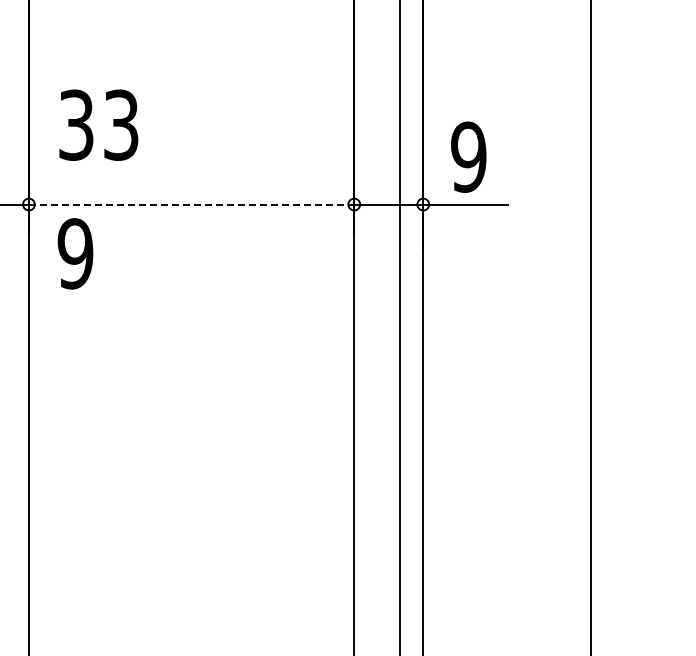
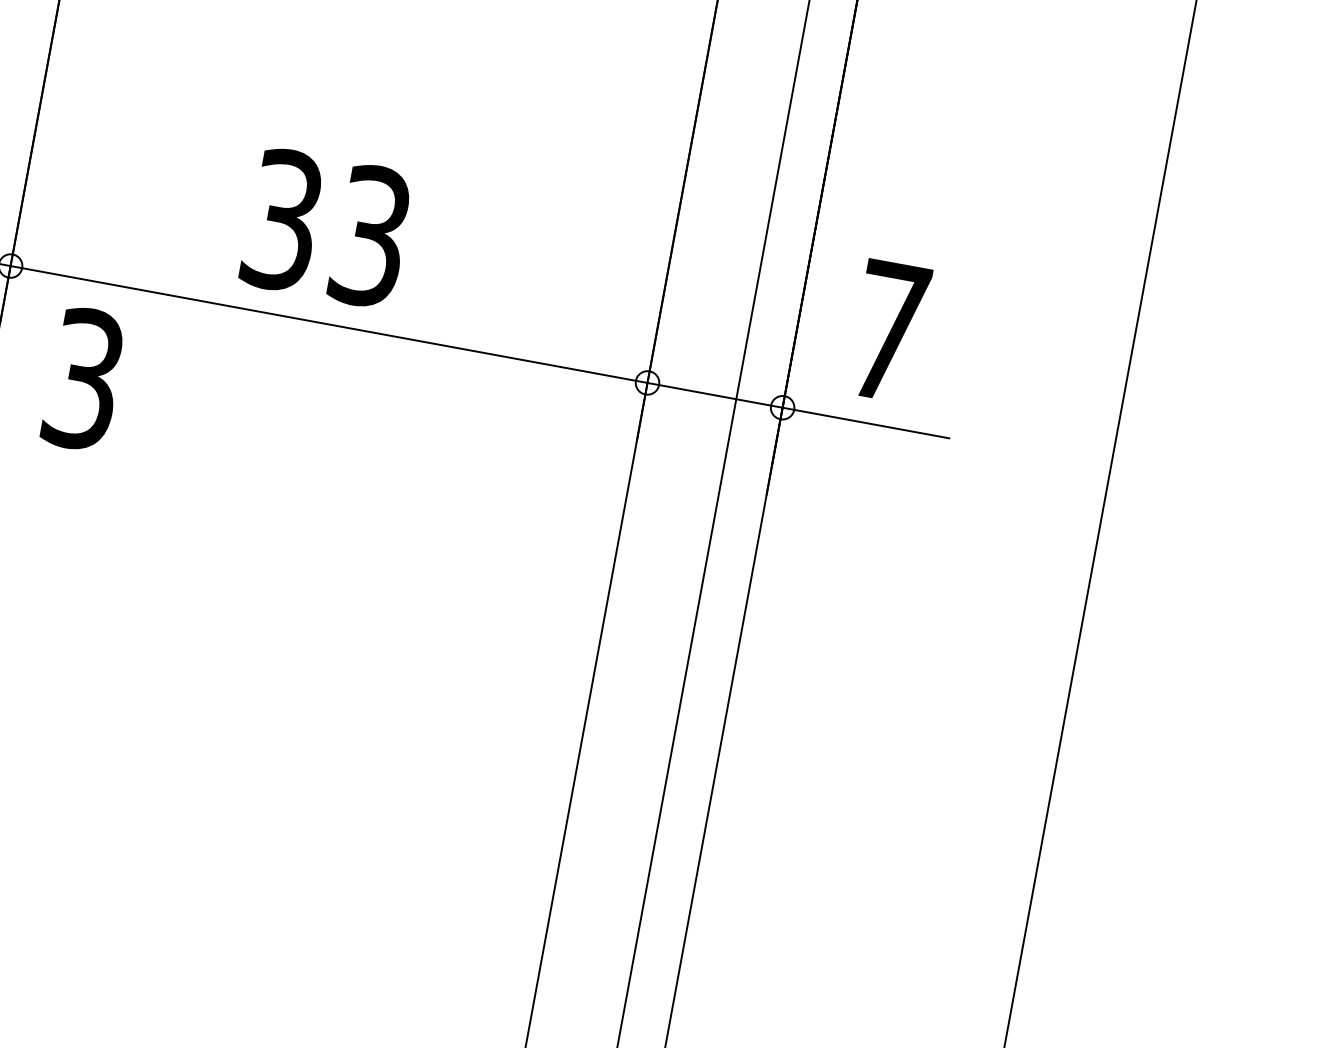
text: (98, 124) -> (326, 226), moved
text: (468, 156) -> (888, 329), 9 -> 7
line: (191, 204) -> (328, 324), dashed -> solid
text: (75, 253) -> (84, 378), 9 -> 3

